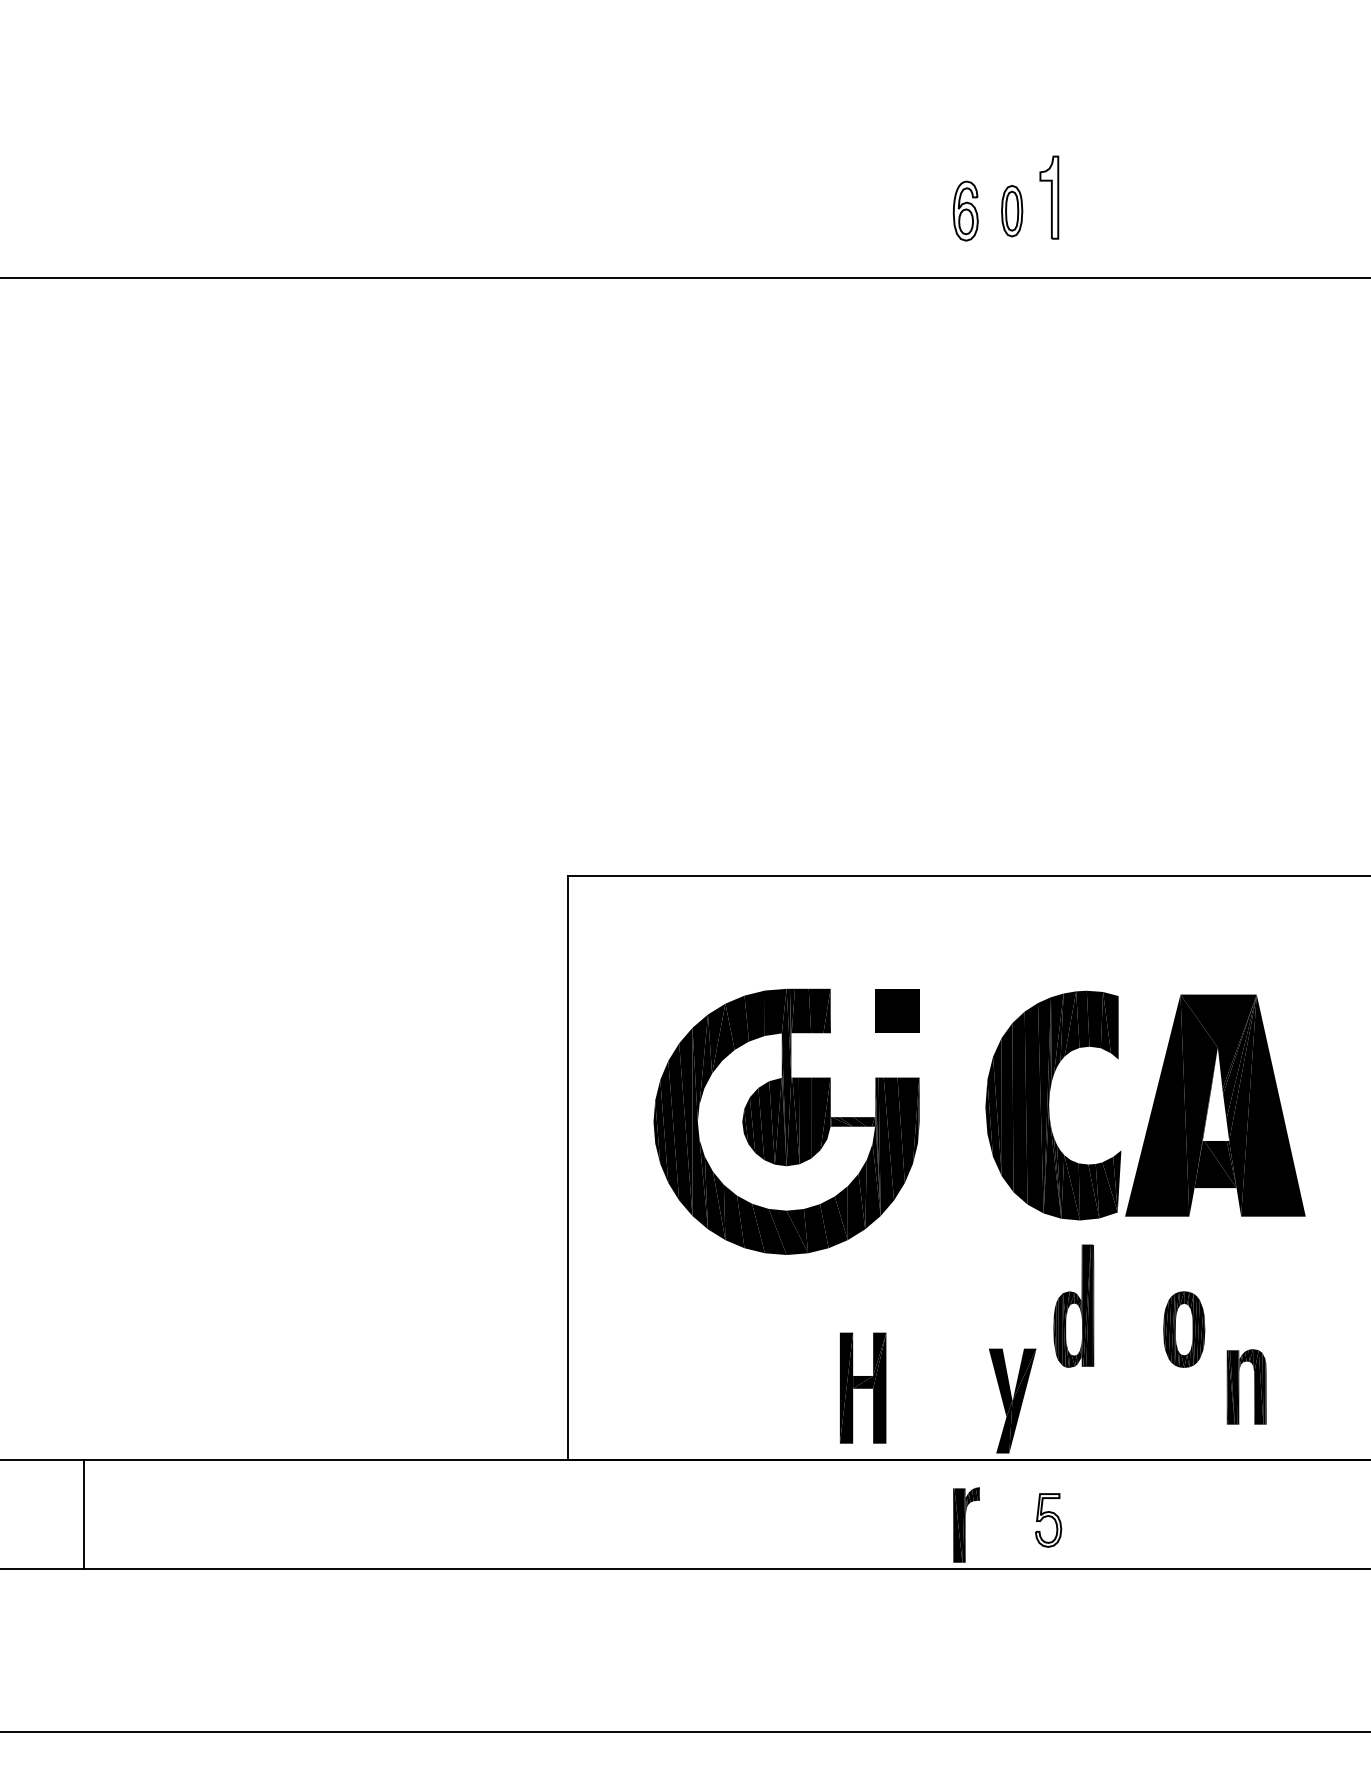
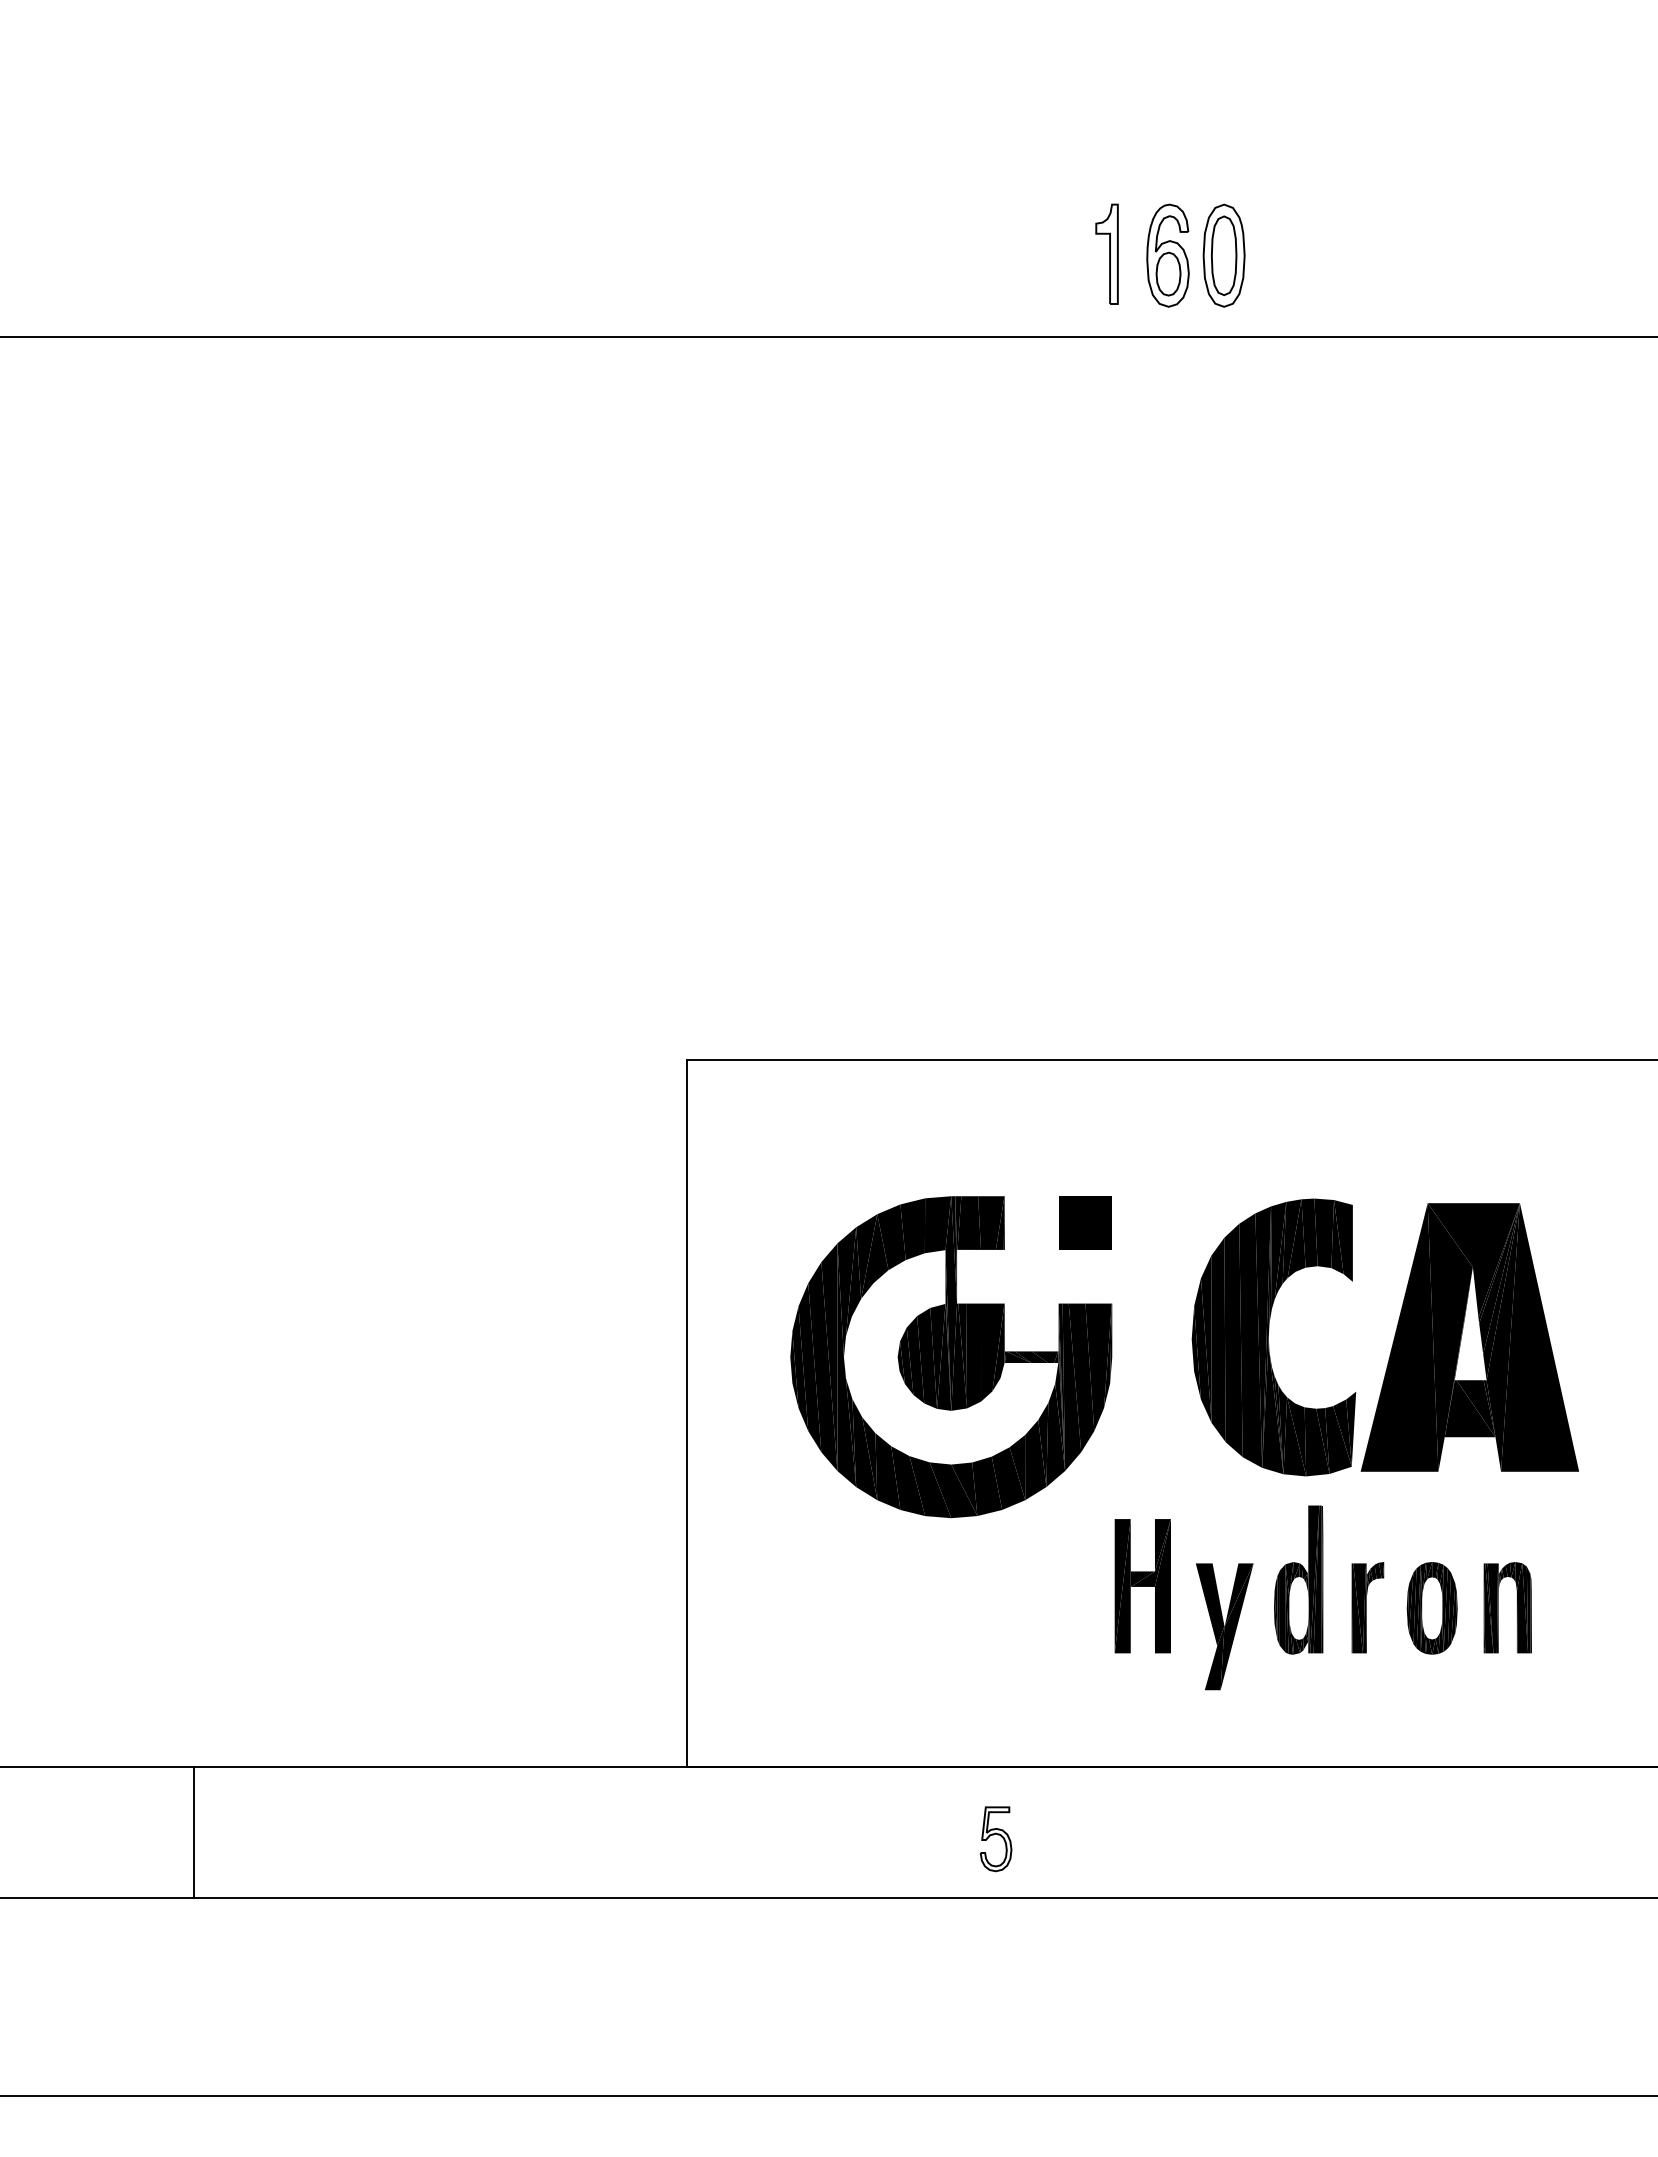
part: (1048, 196) -> (1106, 253), moved
part: (965, 211) -> (1167, 255), size x1.43
part: (1011, 211) -> (1223, 255), size x1.67
part: (1239, 1386) -> (1498, 1607), moved
part: (862, 1388) -> (1142, 1586), moved
part: (1012, 1400) -> (1224, 1626), moved
line: (84, 1514) -> (193, 1832), moved
part: (1048, 1520) -> (995, 1839), moved
part: (966, 1524) -> (1367, 1607), moved

